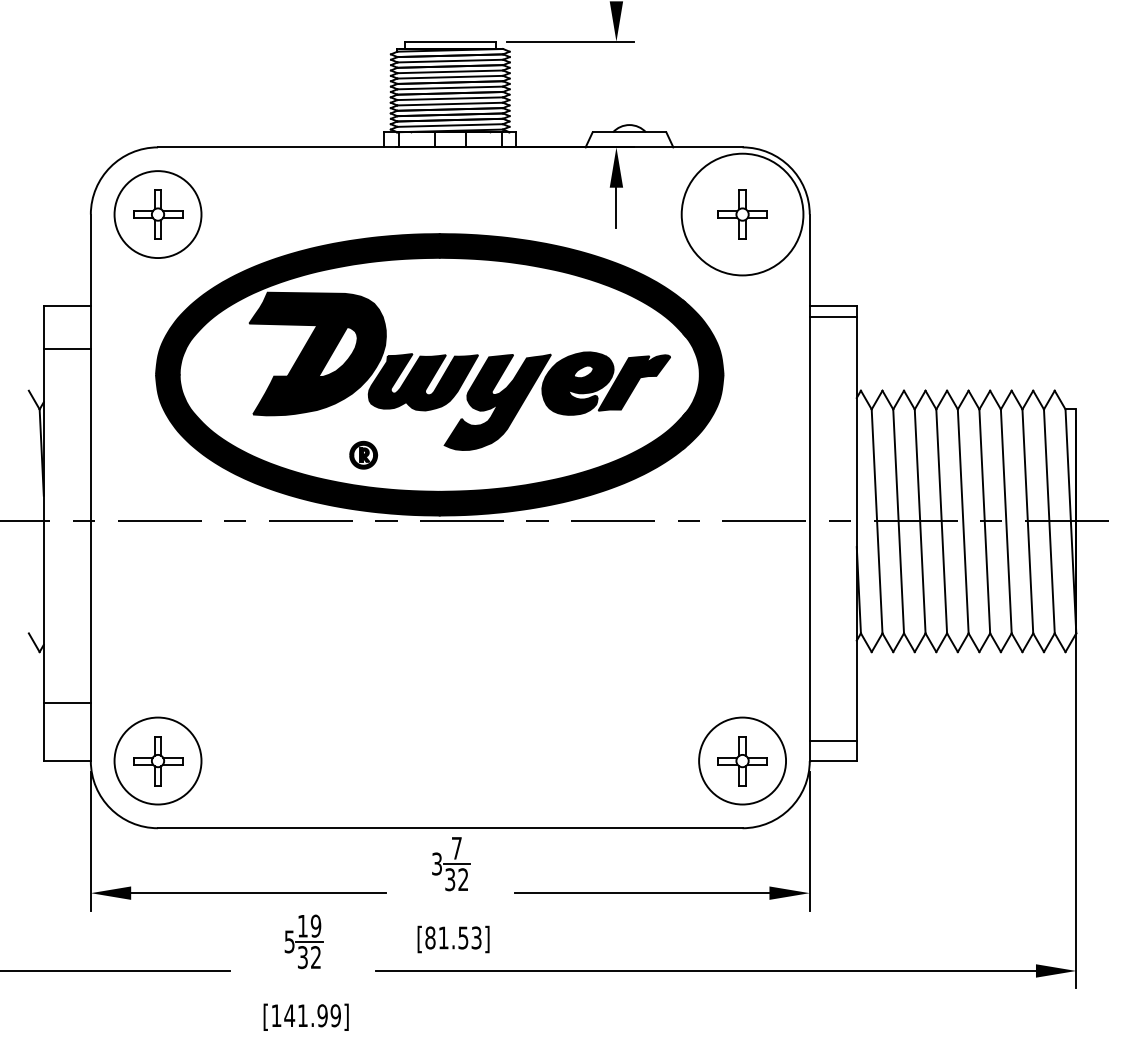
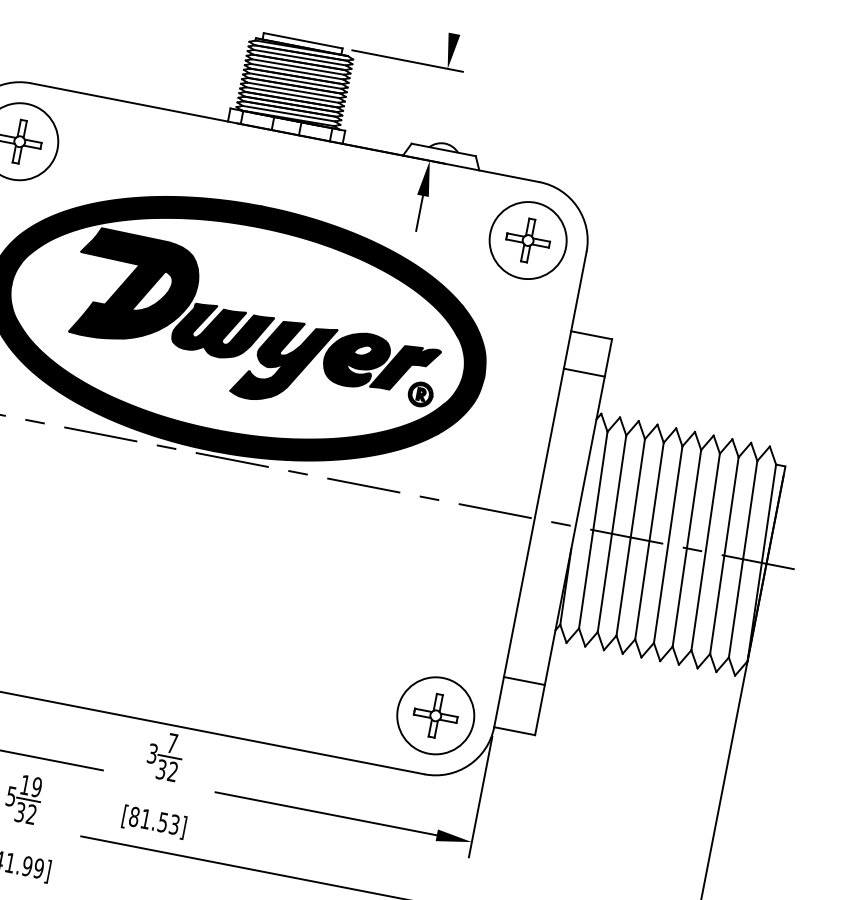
circle: (742, 214) -> (528, 240), size x0.71
line: (832, 316) -> (583, 372), moved
part: (363, 454) -> (420, 393), moved
line: (832, 741) -> (523, 680), moved

